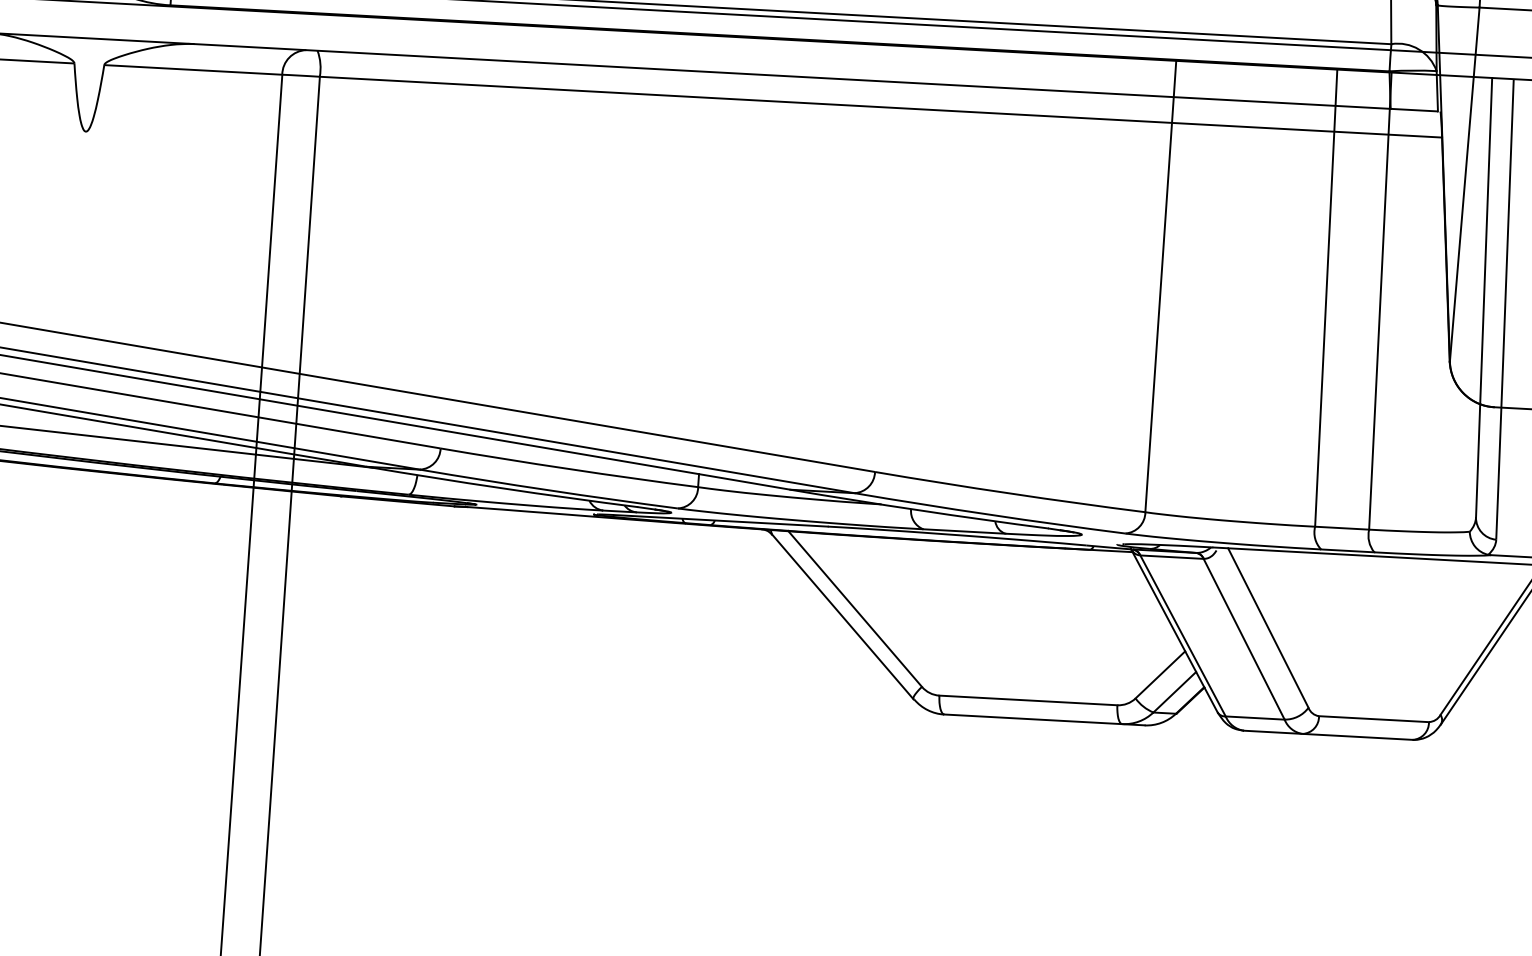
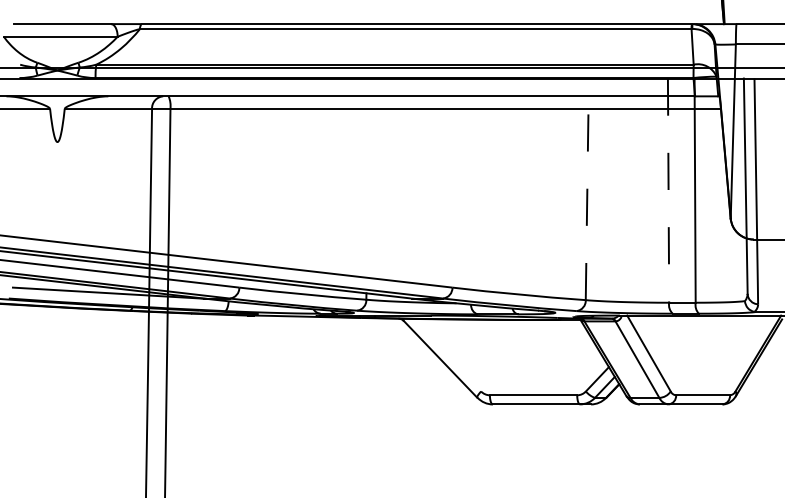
line: (1161, 286) -> (587, 189), solid -> dashed
line: (1326, 299) -> (668, 191), solid -> dashed
line: (855, 607) -> (446, 354), removed

